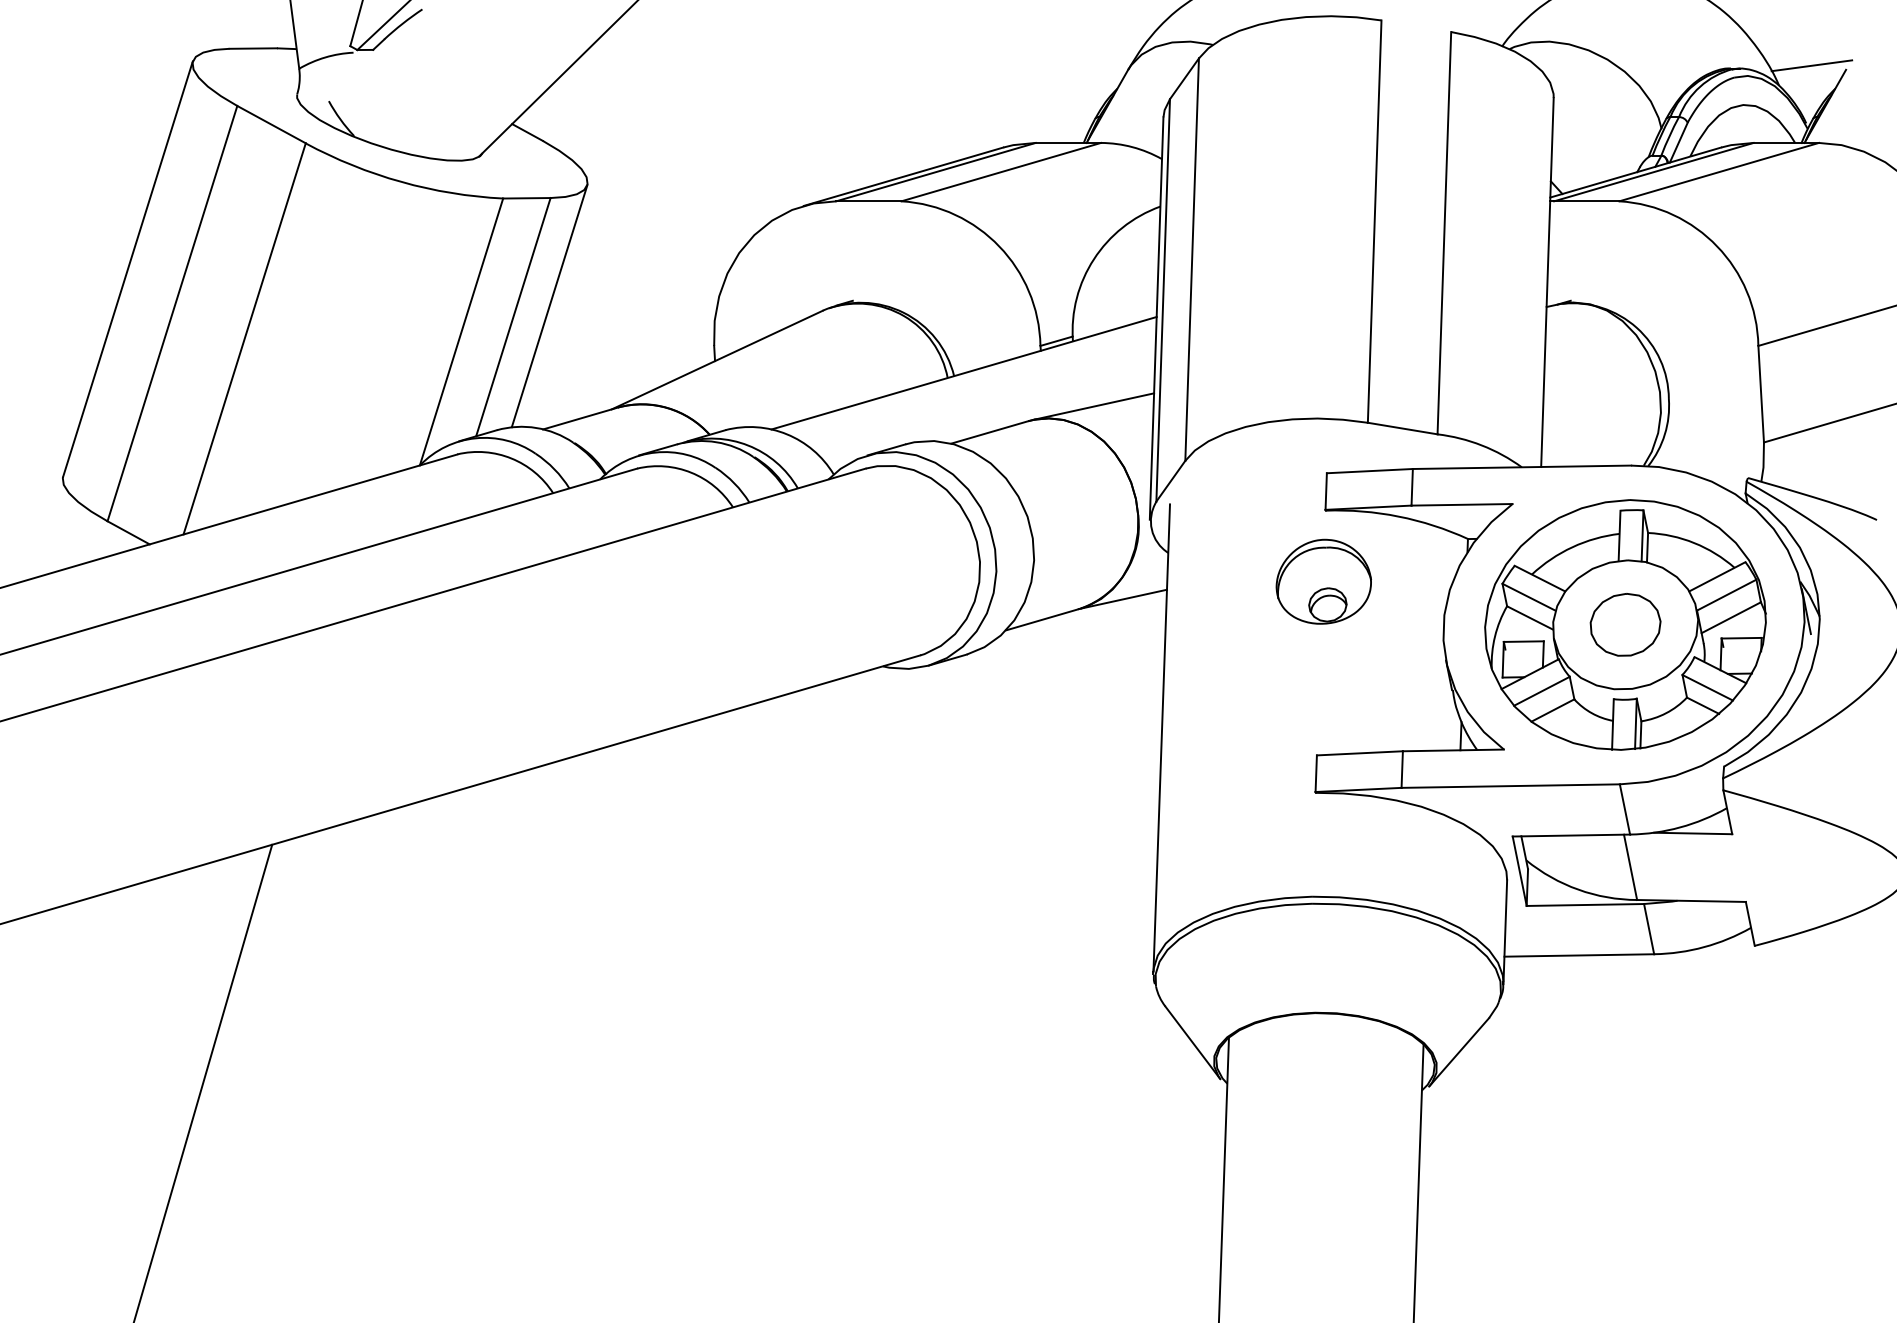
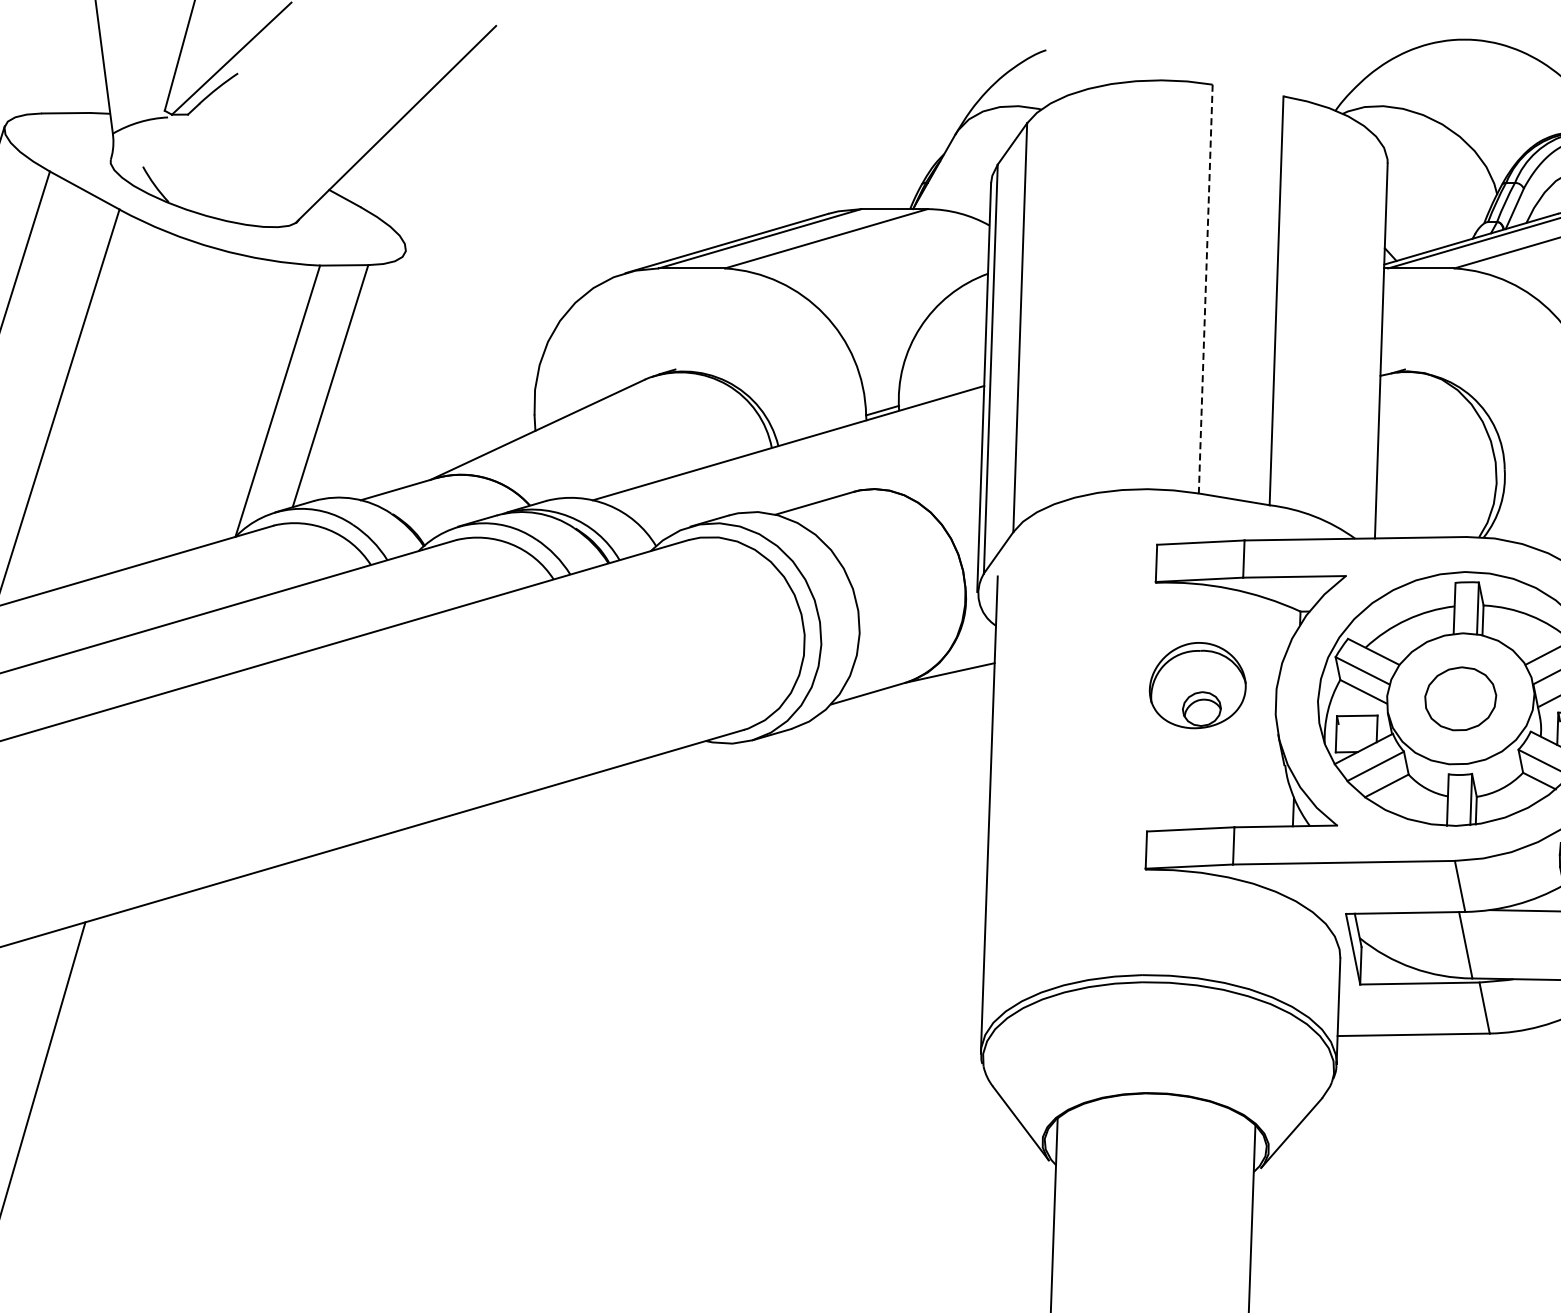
line: (1374, 222) -> (1205, 289), solid -> dashed
line: (549, 306) -> (367, 375), removed
line: (1093, 406) -> (920, 476), removed
part: (1323, 581) -> (1197, 685), moved

